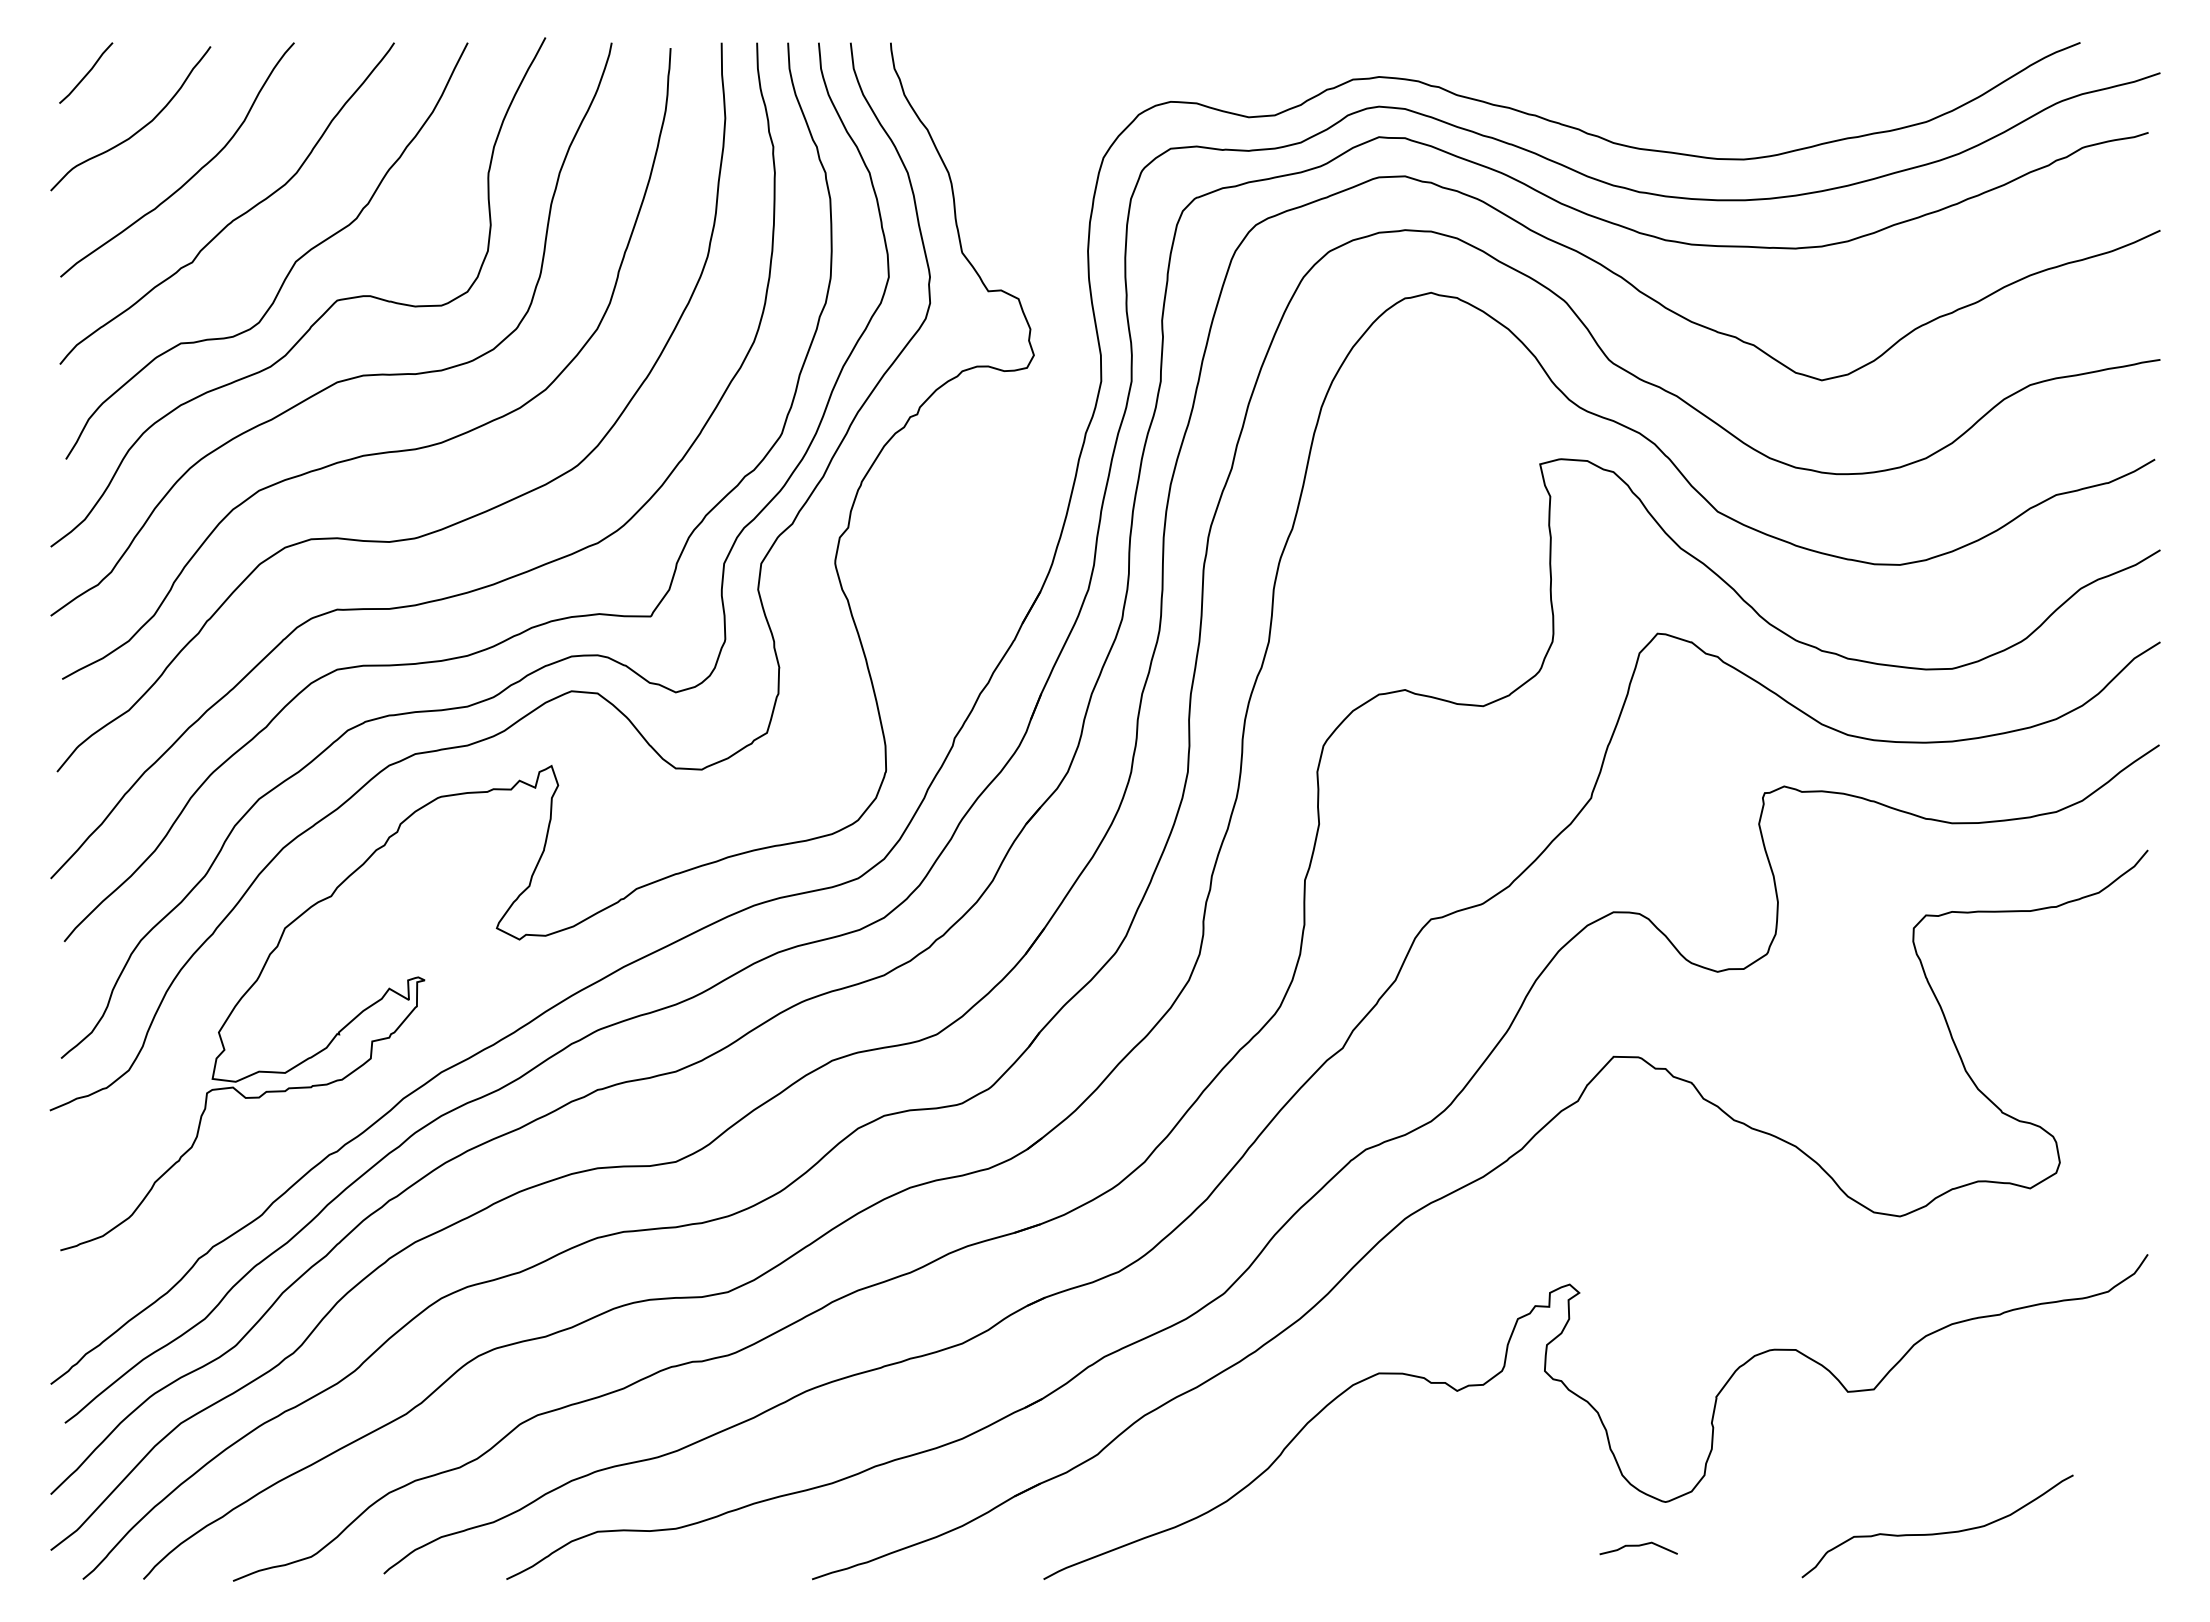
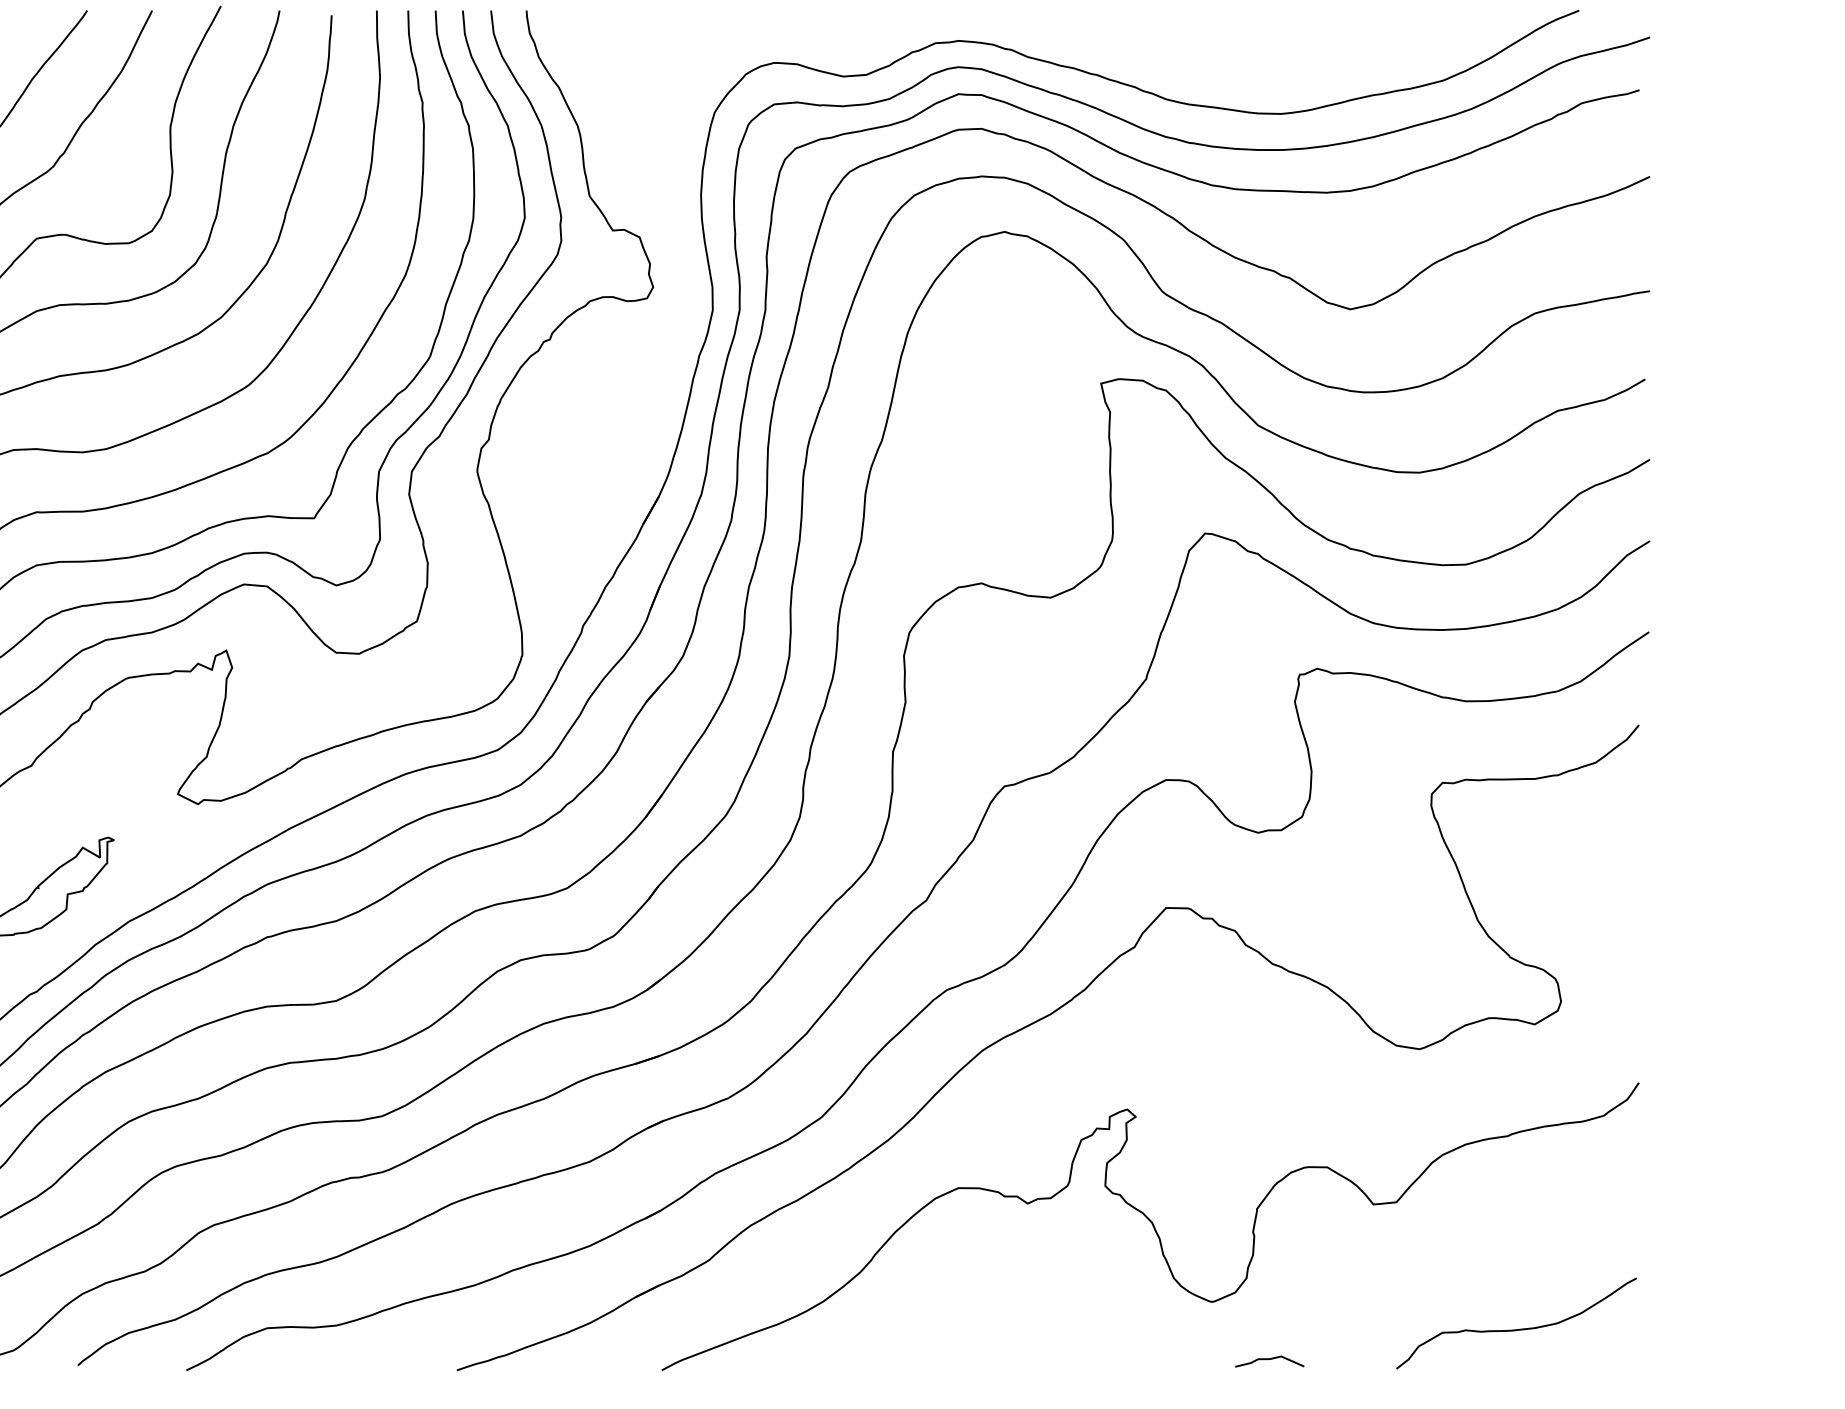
curve: (1938, 1532) -> (1517, 1328), moved
curve: (1638, 1546) -> (1269, 1359), moved

